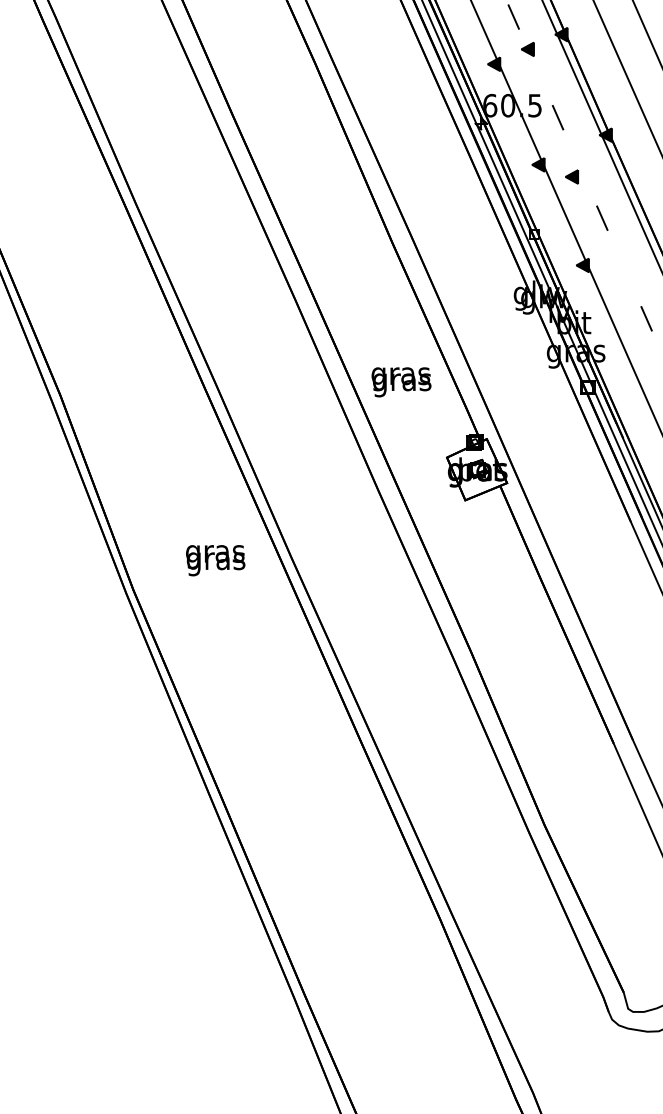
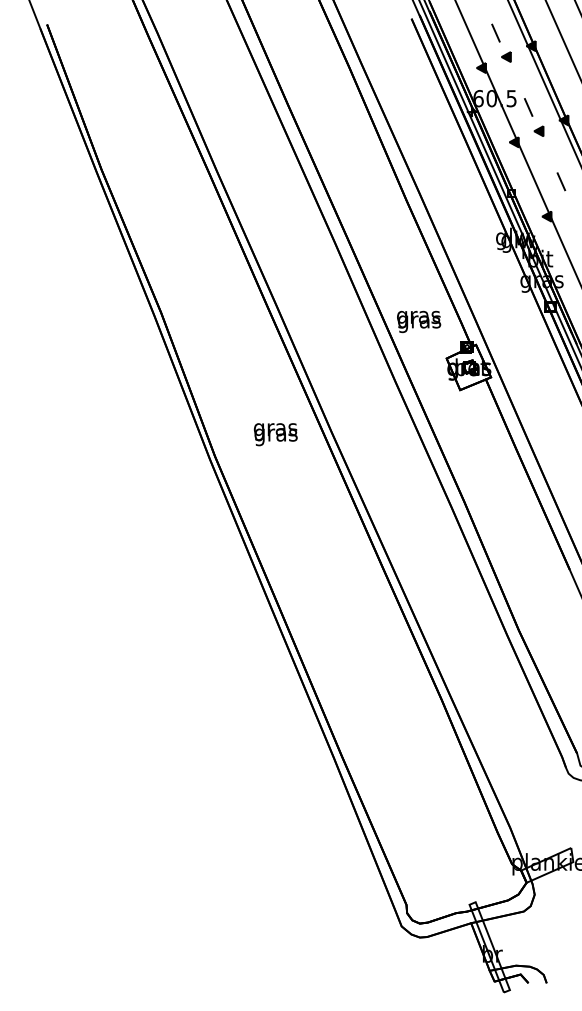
part: (571, 175) -> (538, 130), moved
text: (402, 381) -> (419, 321), moved

